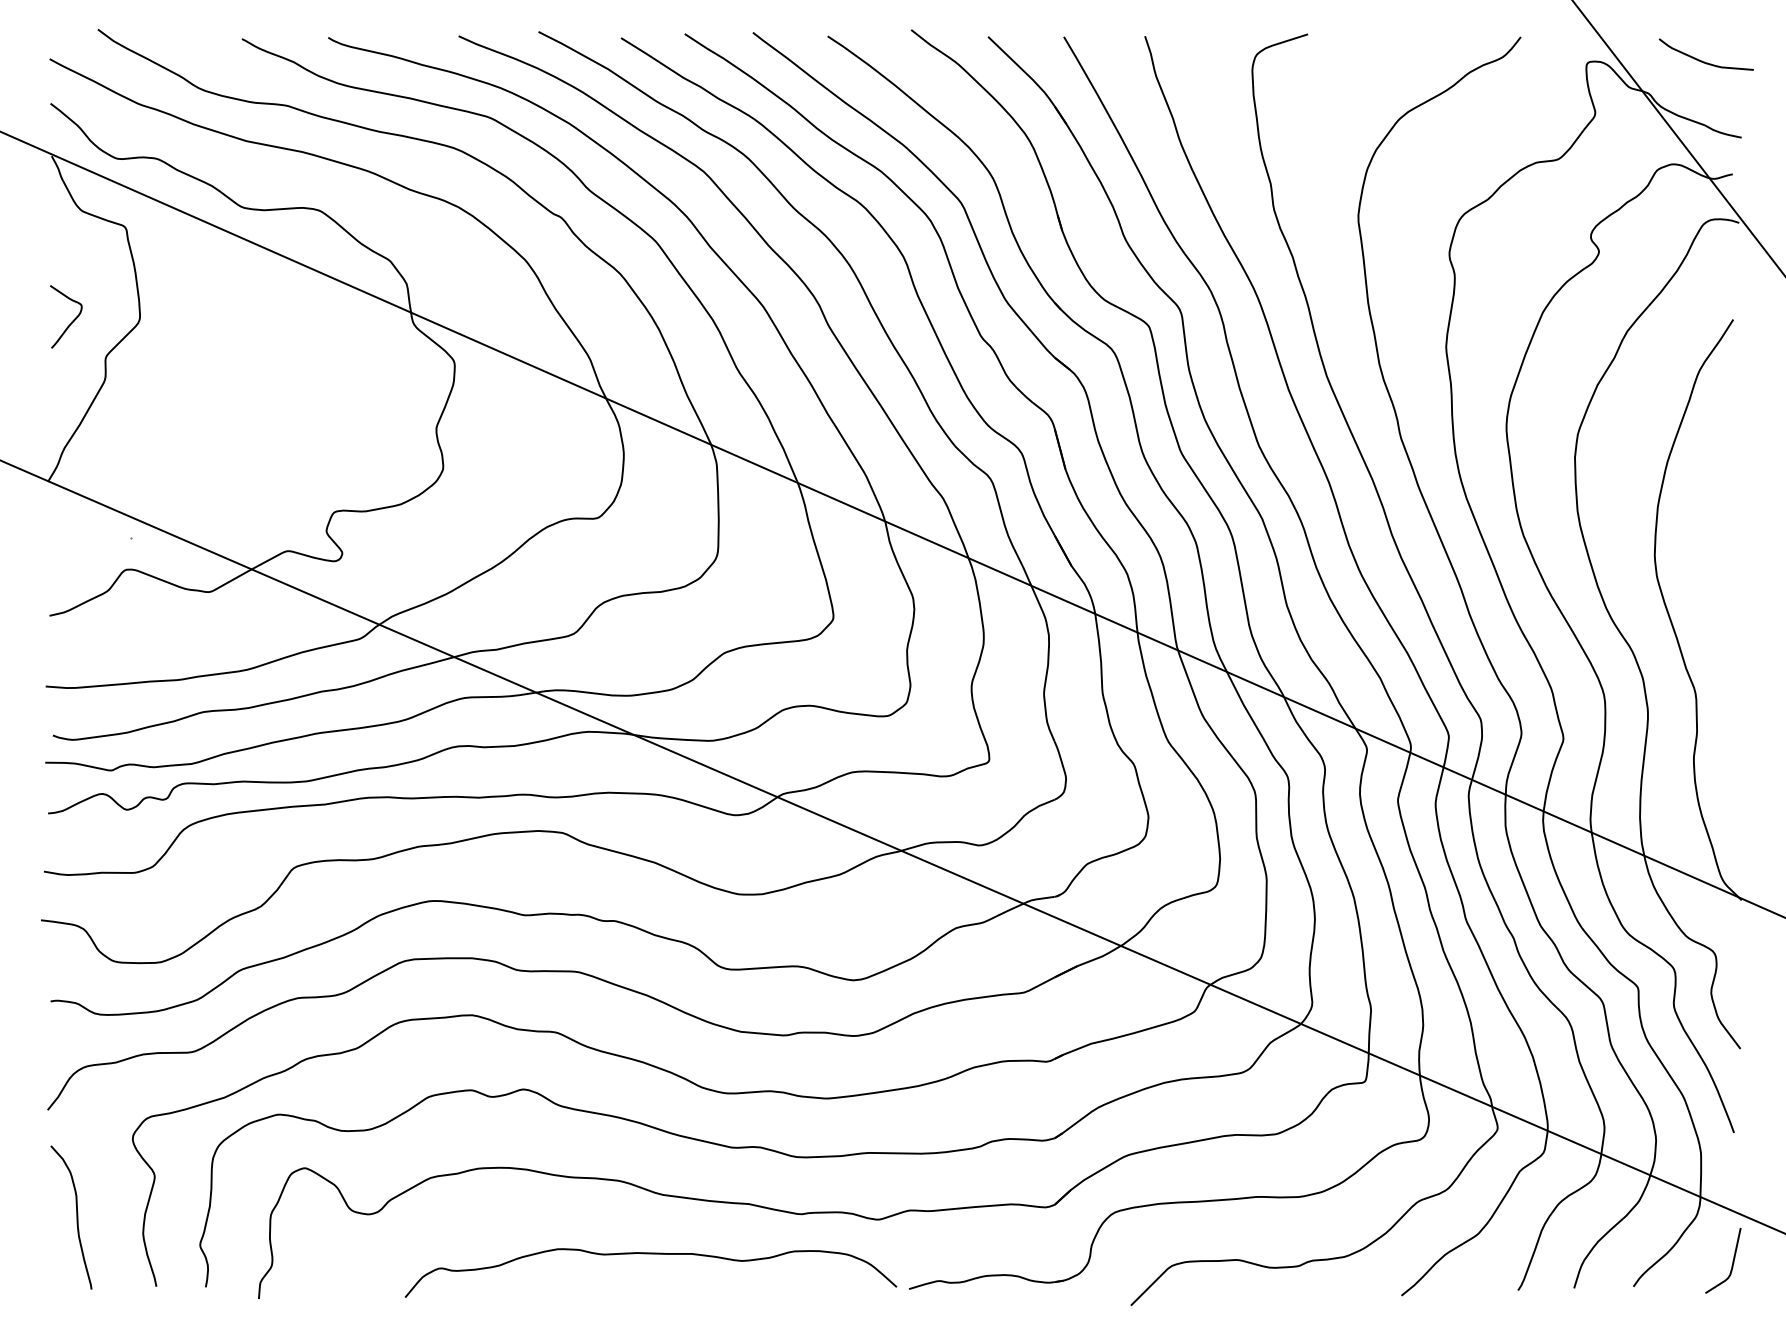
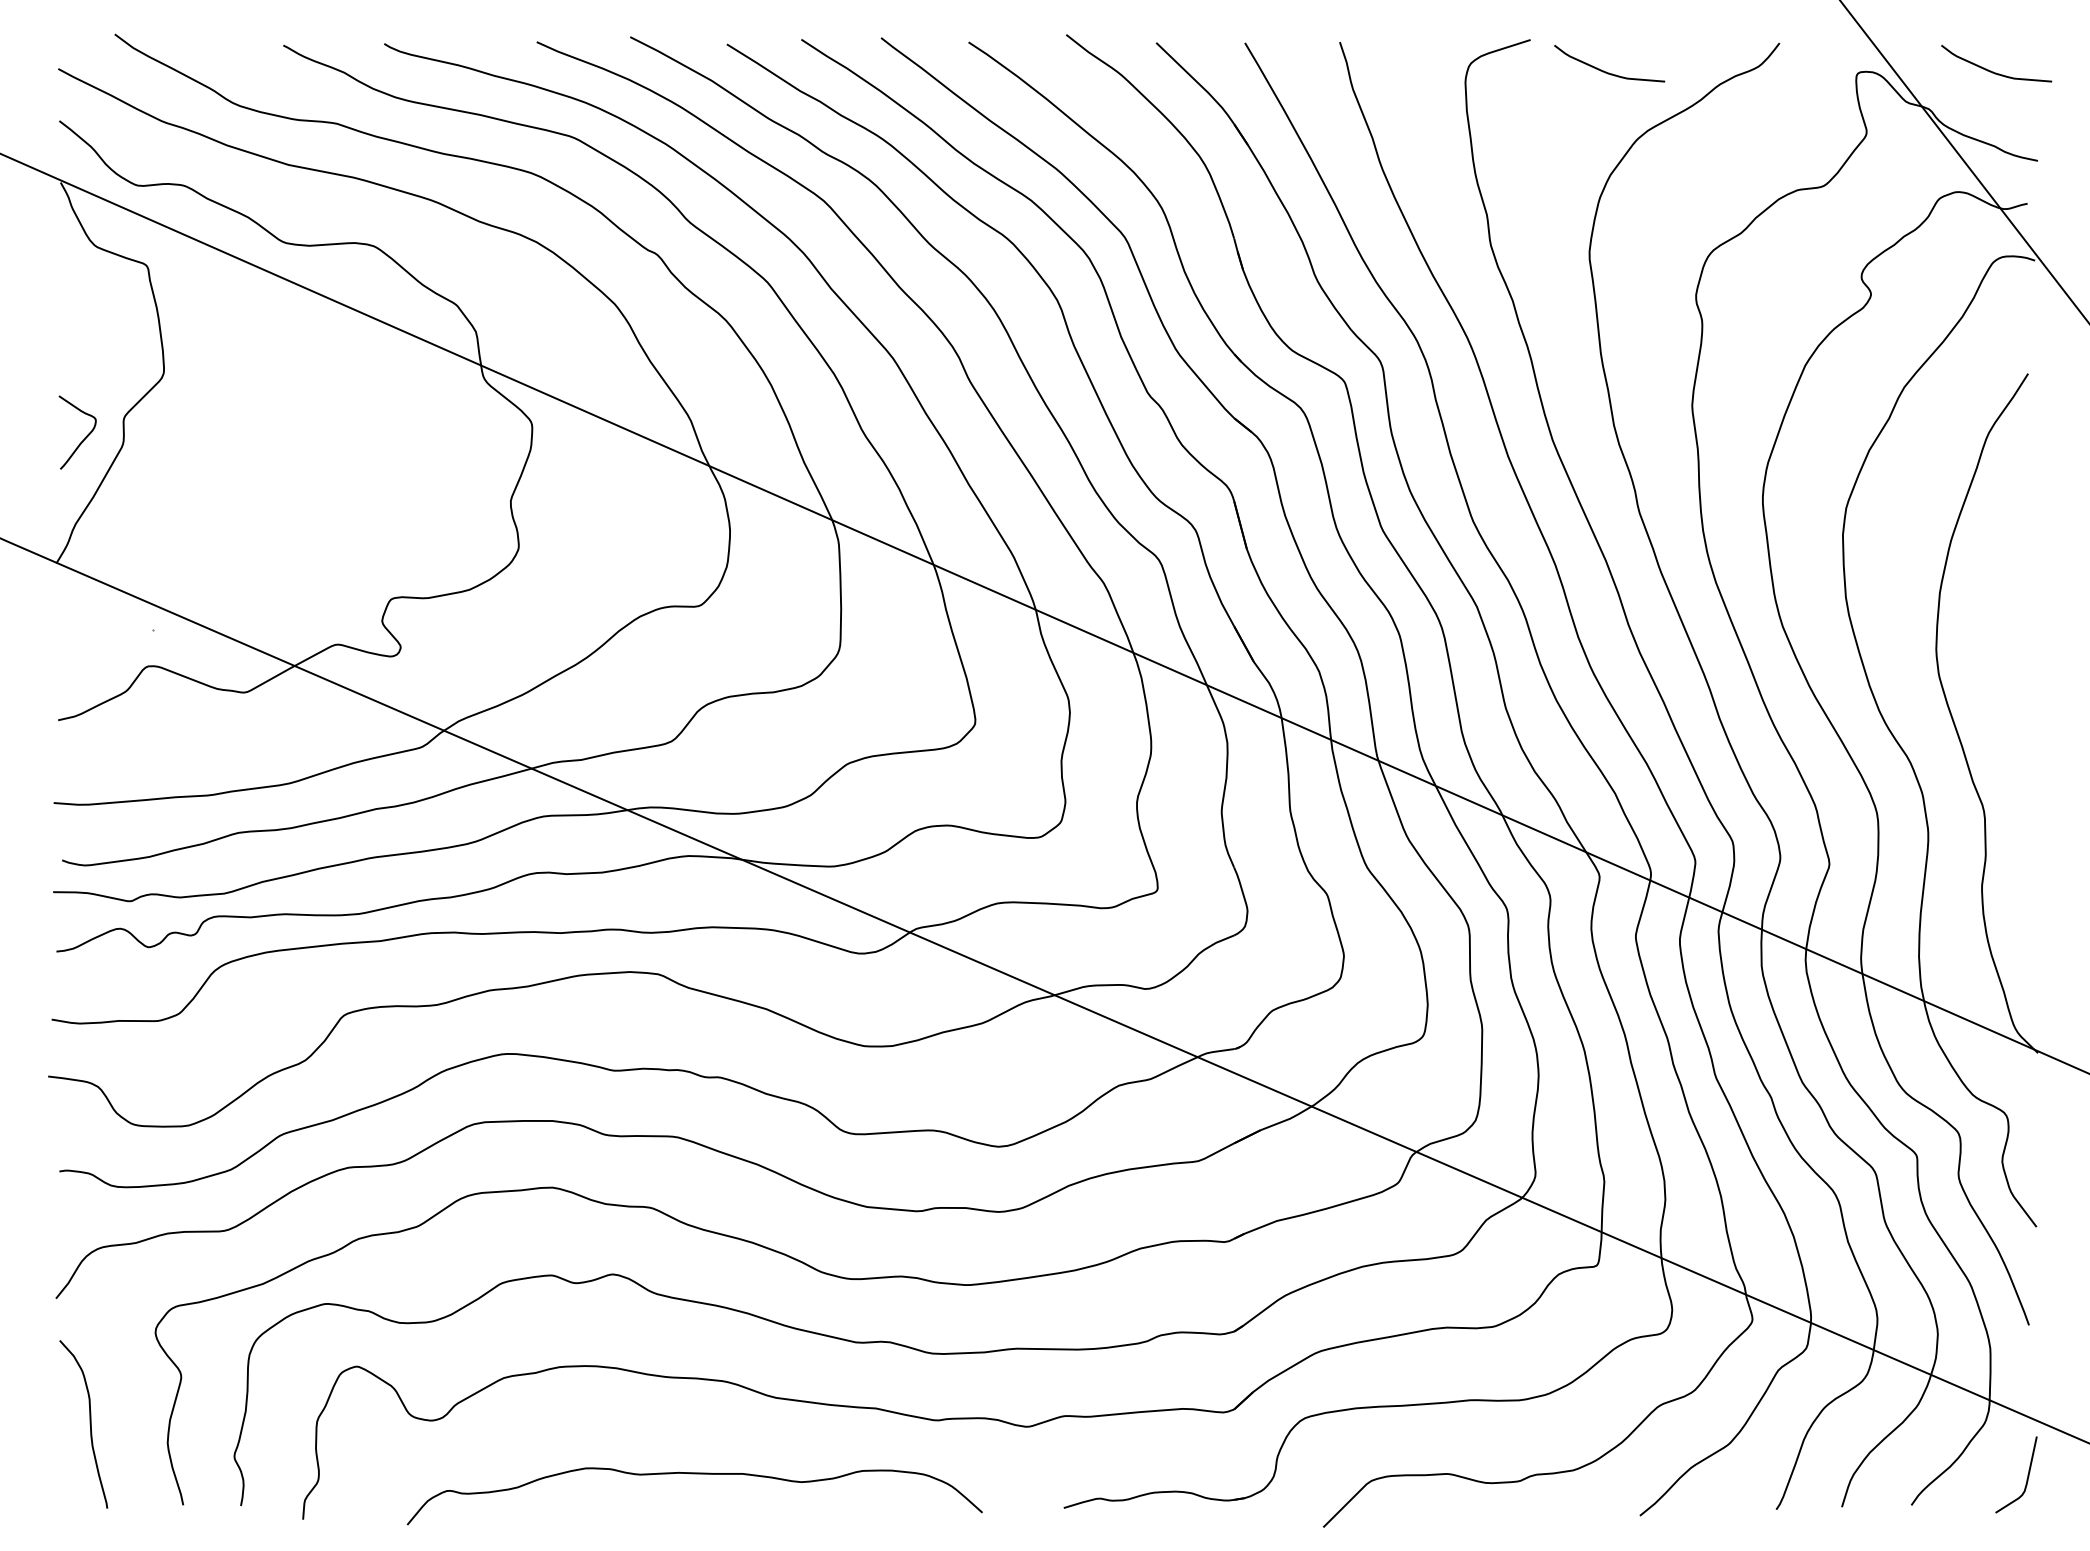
curve: (1372, 61) -> (1606, 71), added
curve: (72, 321) -> (84, 437), moved
curve: (650, 1254) -> (694, 1474), moved

